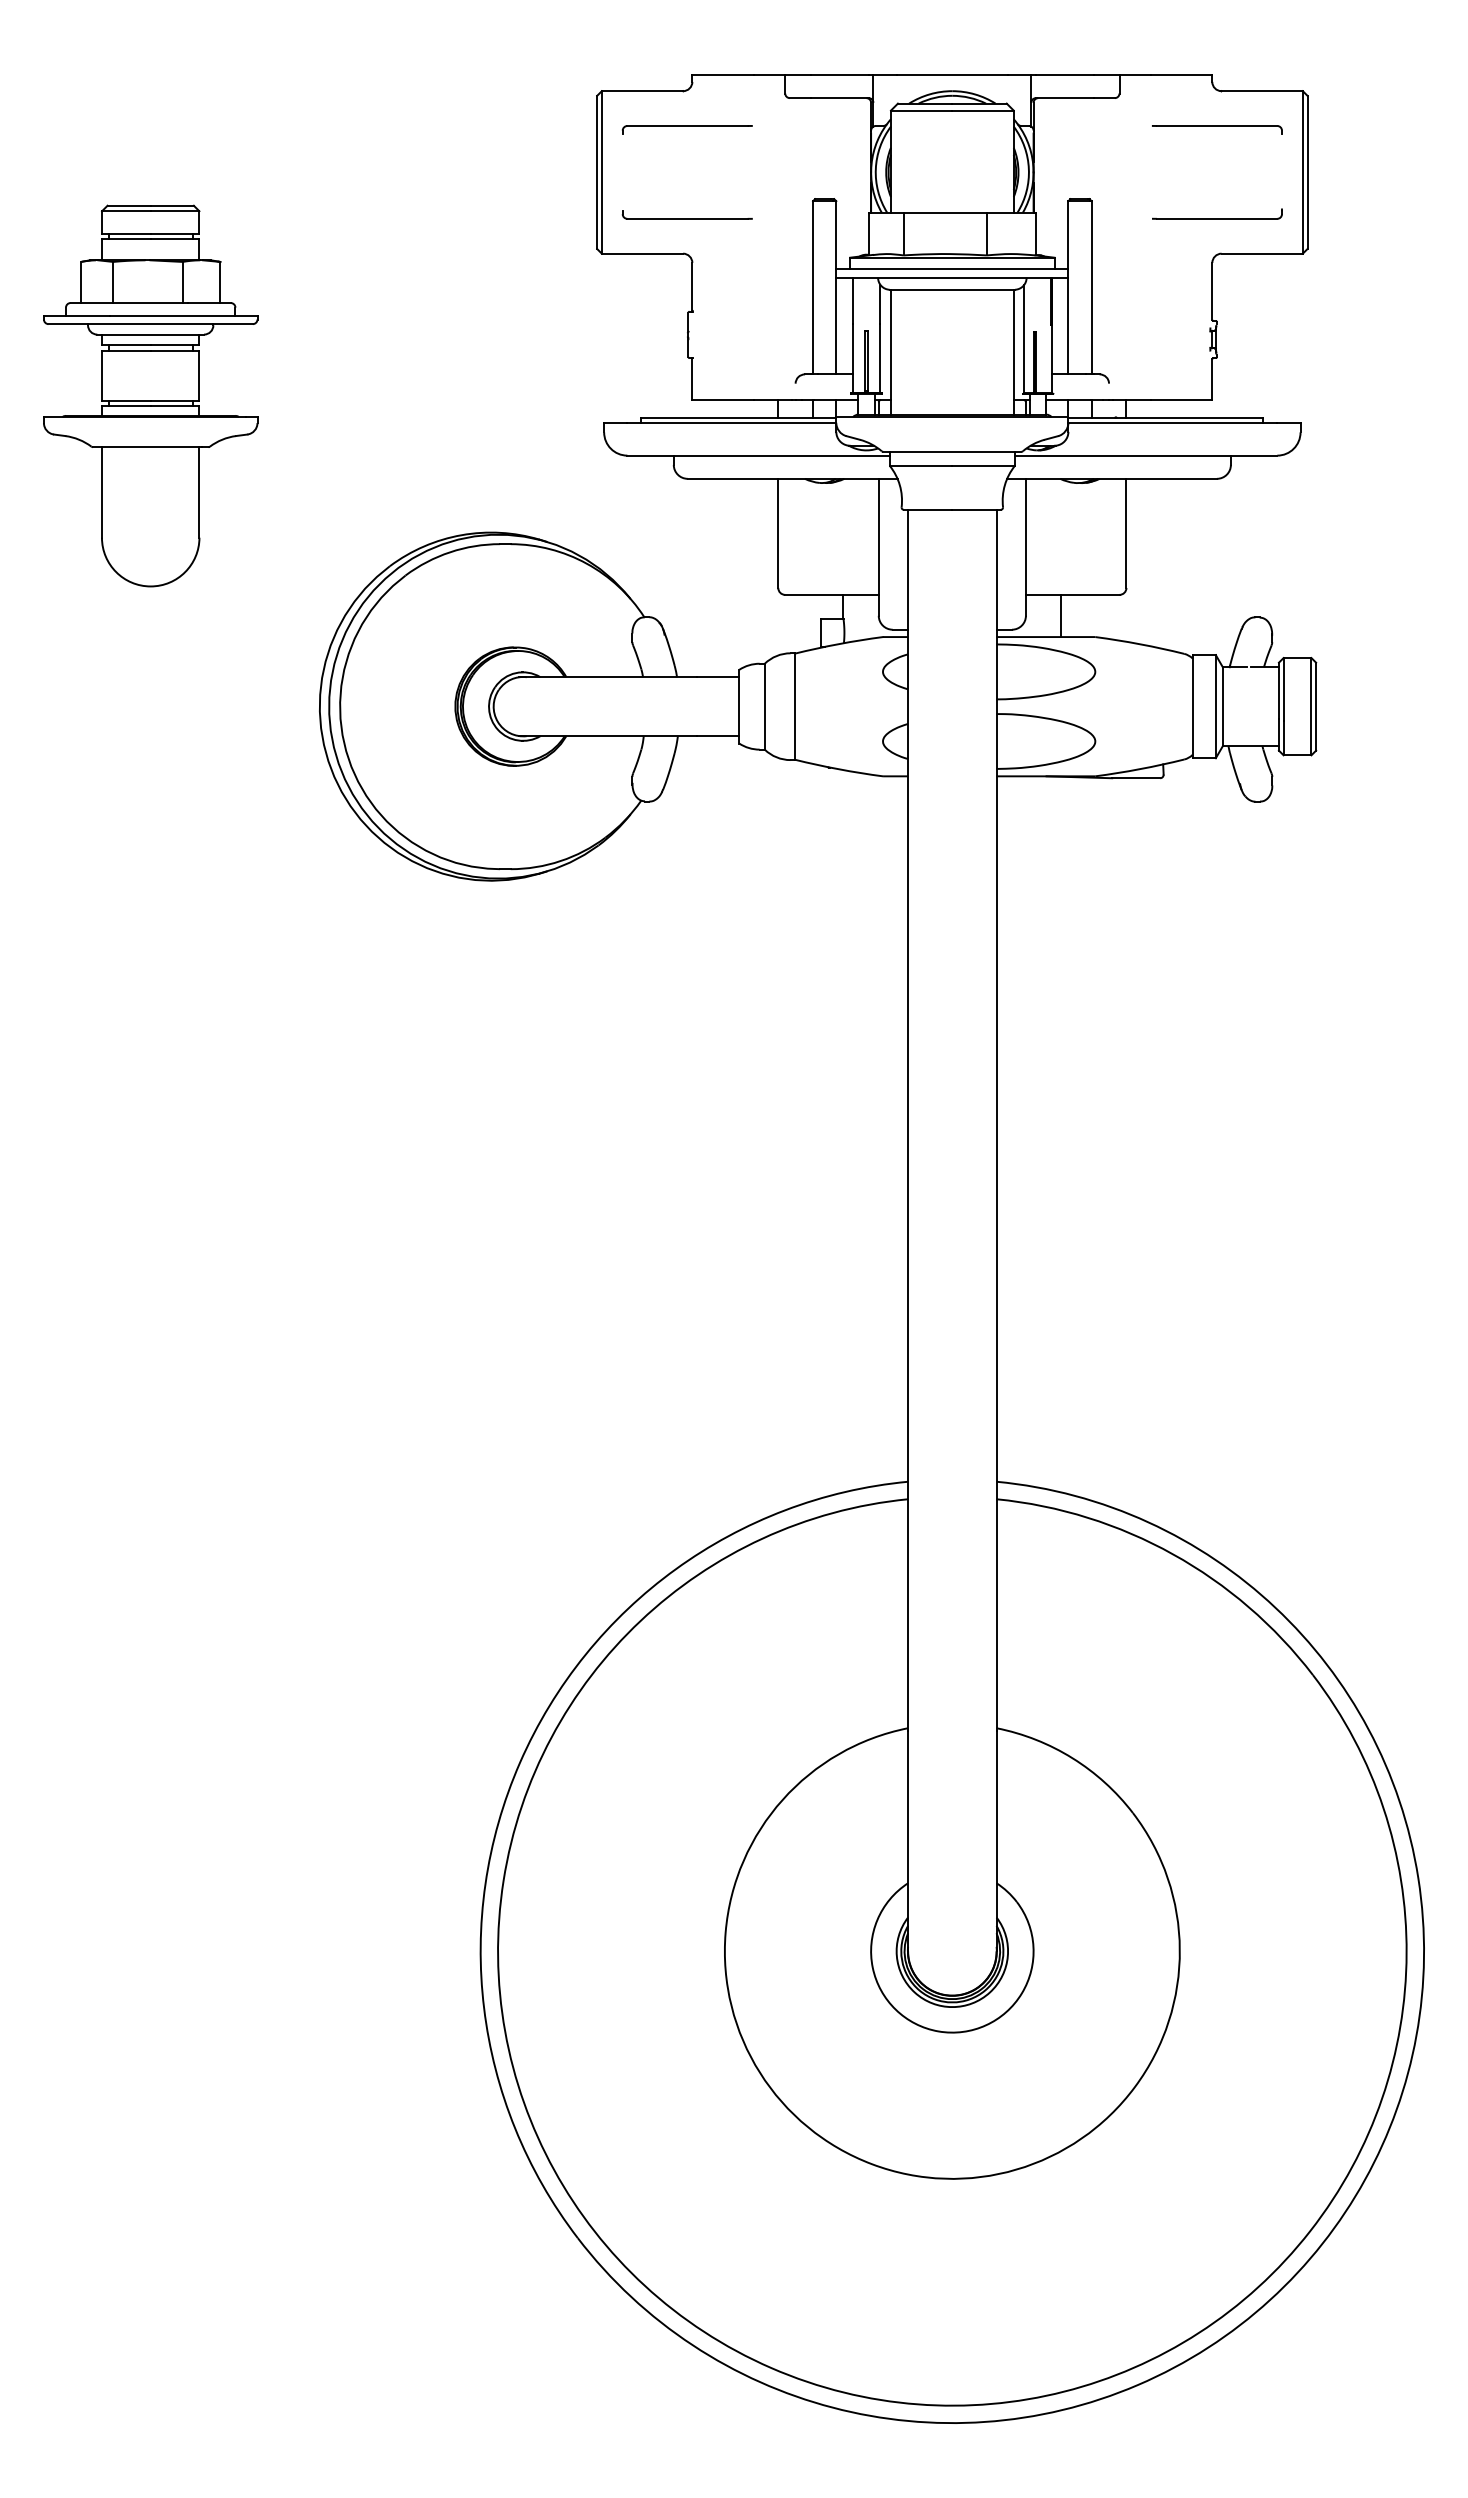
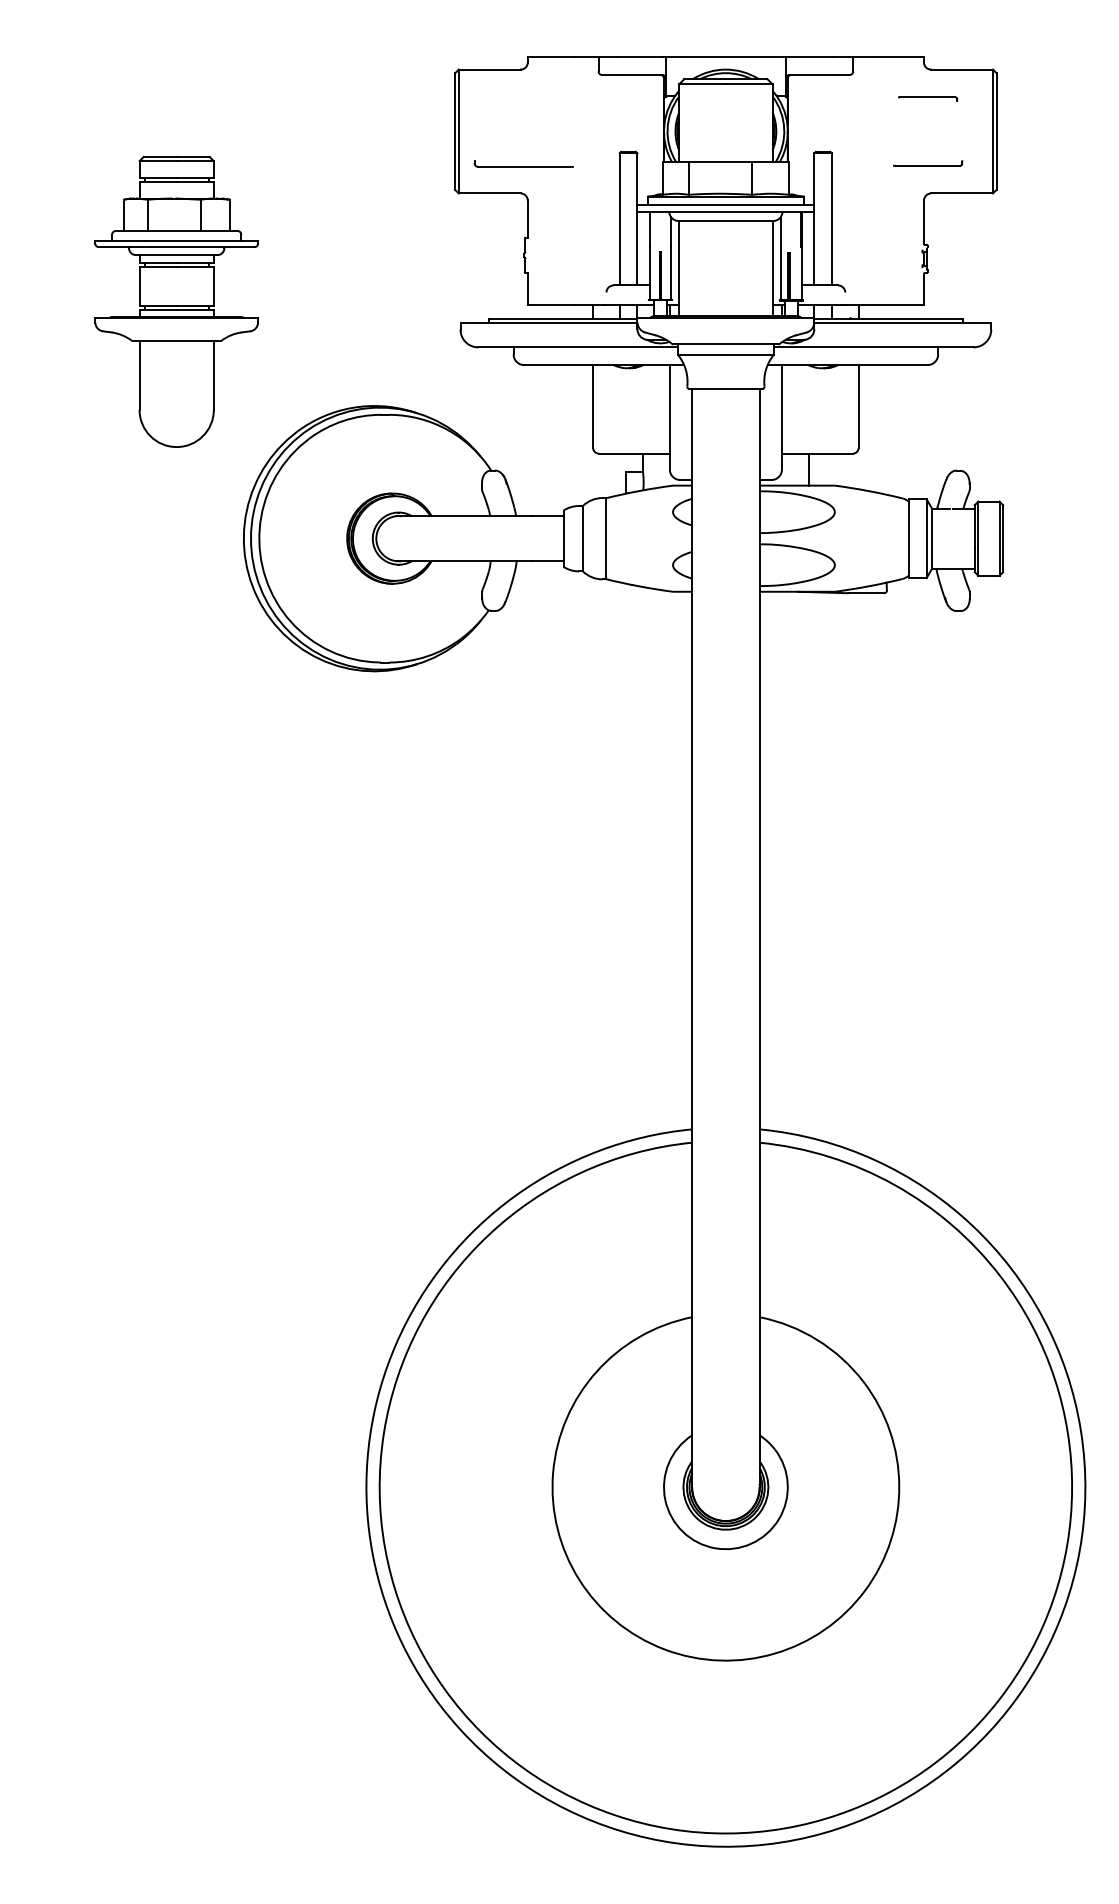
part: (687, 129) -> (524, 98), removed
part: (1217, 129) -> (927, 98), size x0.6
part: (1217, 213) -> (927, 162), size x0.7
part: (150, 395) -> (176, 301), moved

